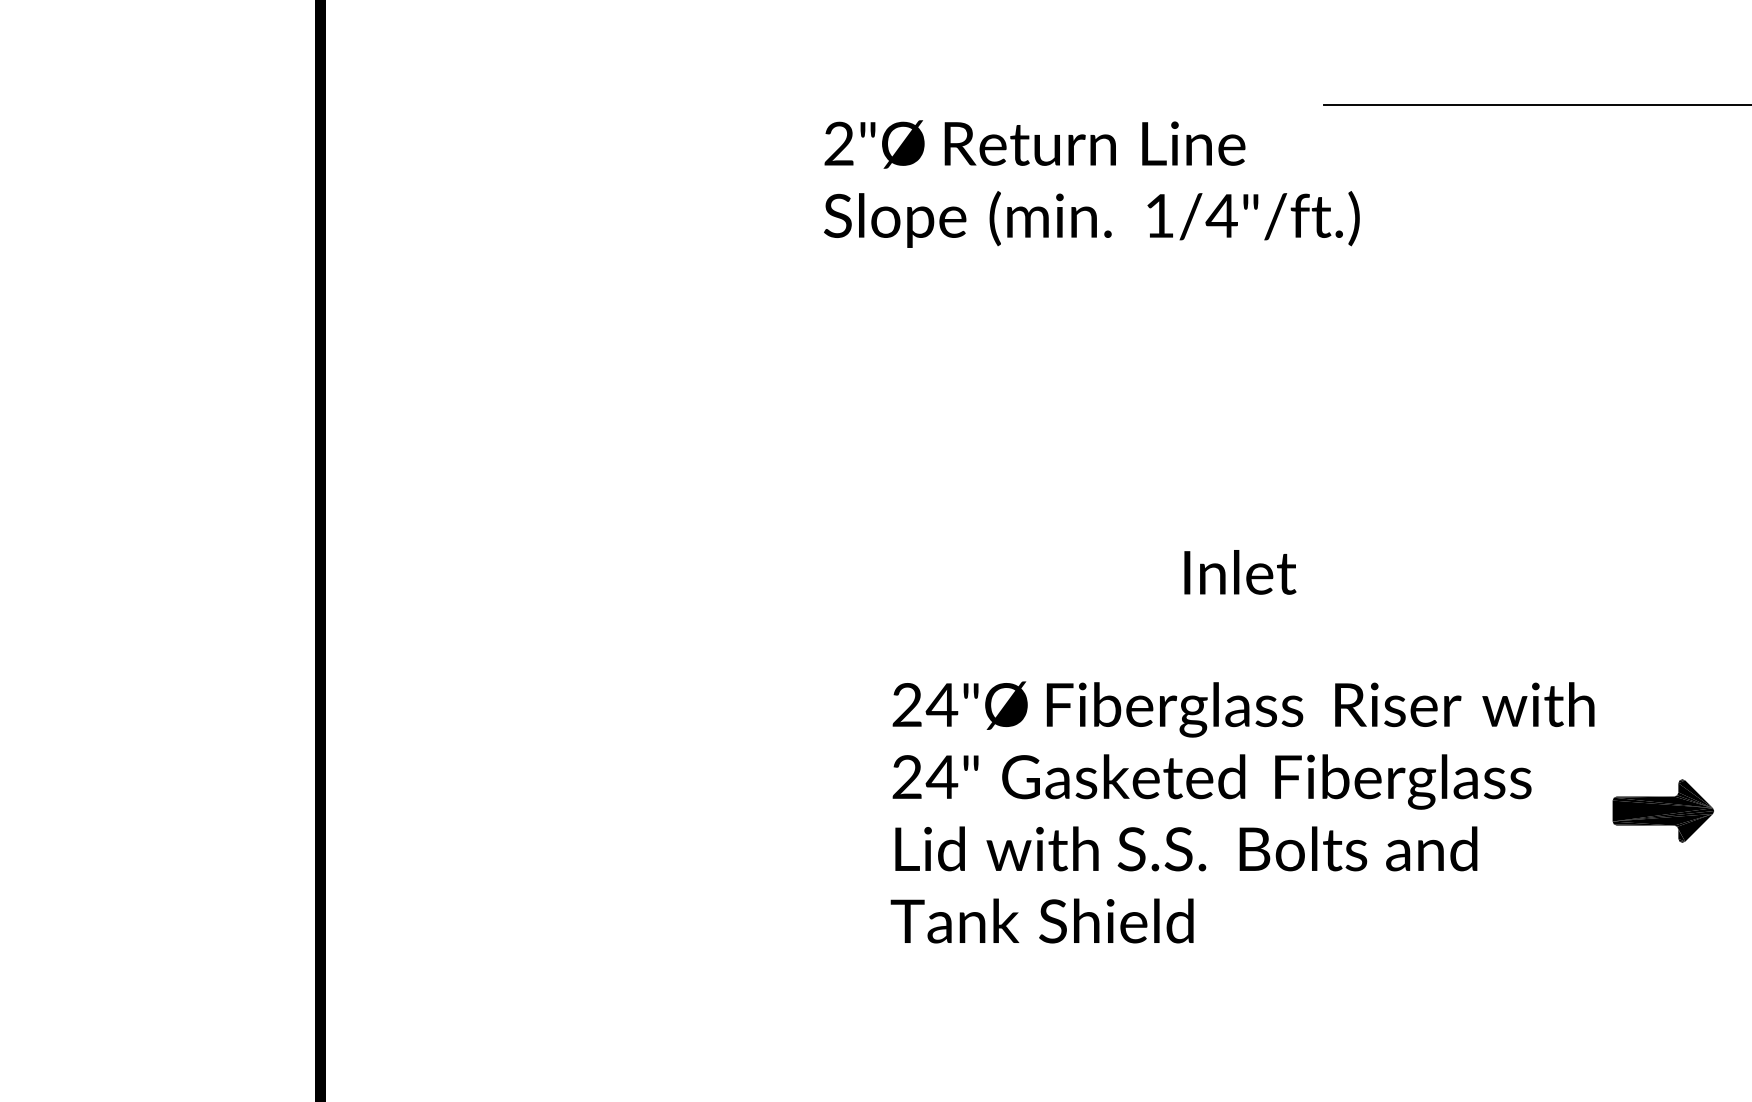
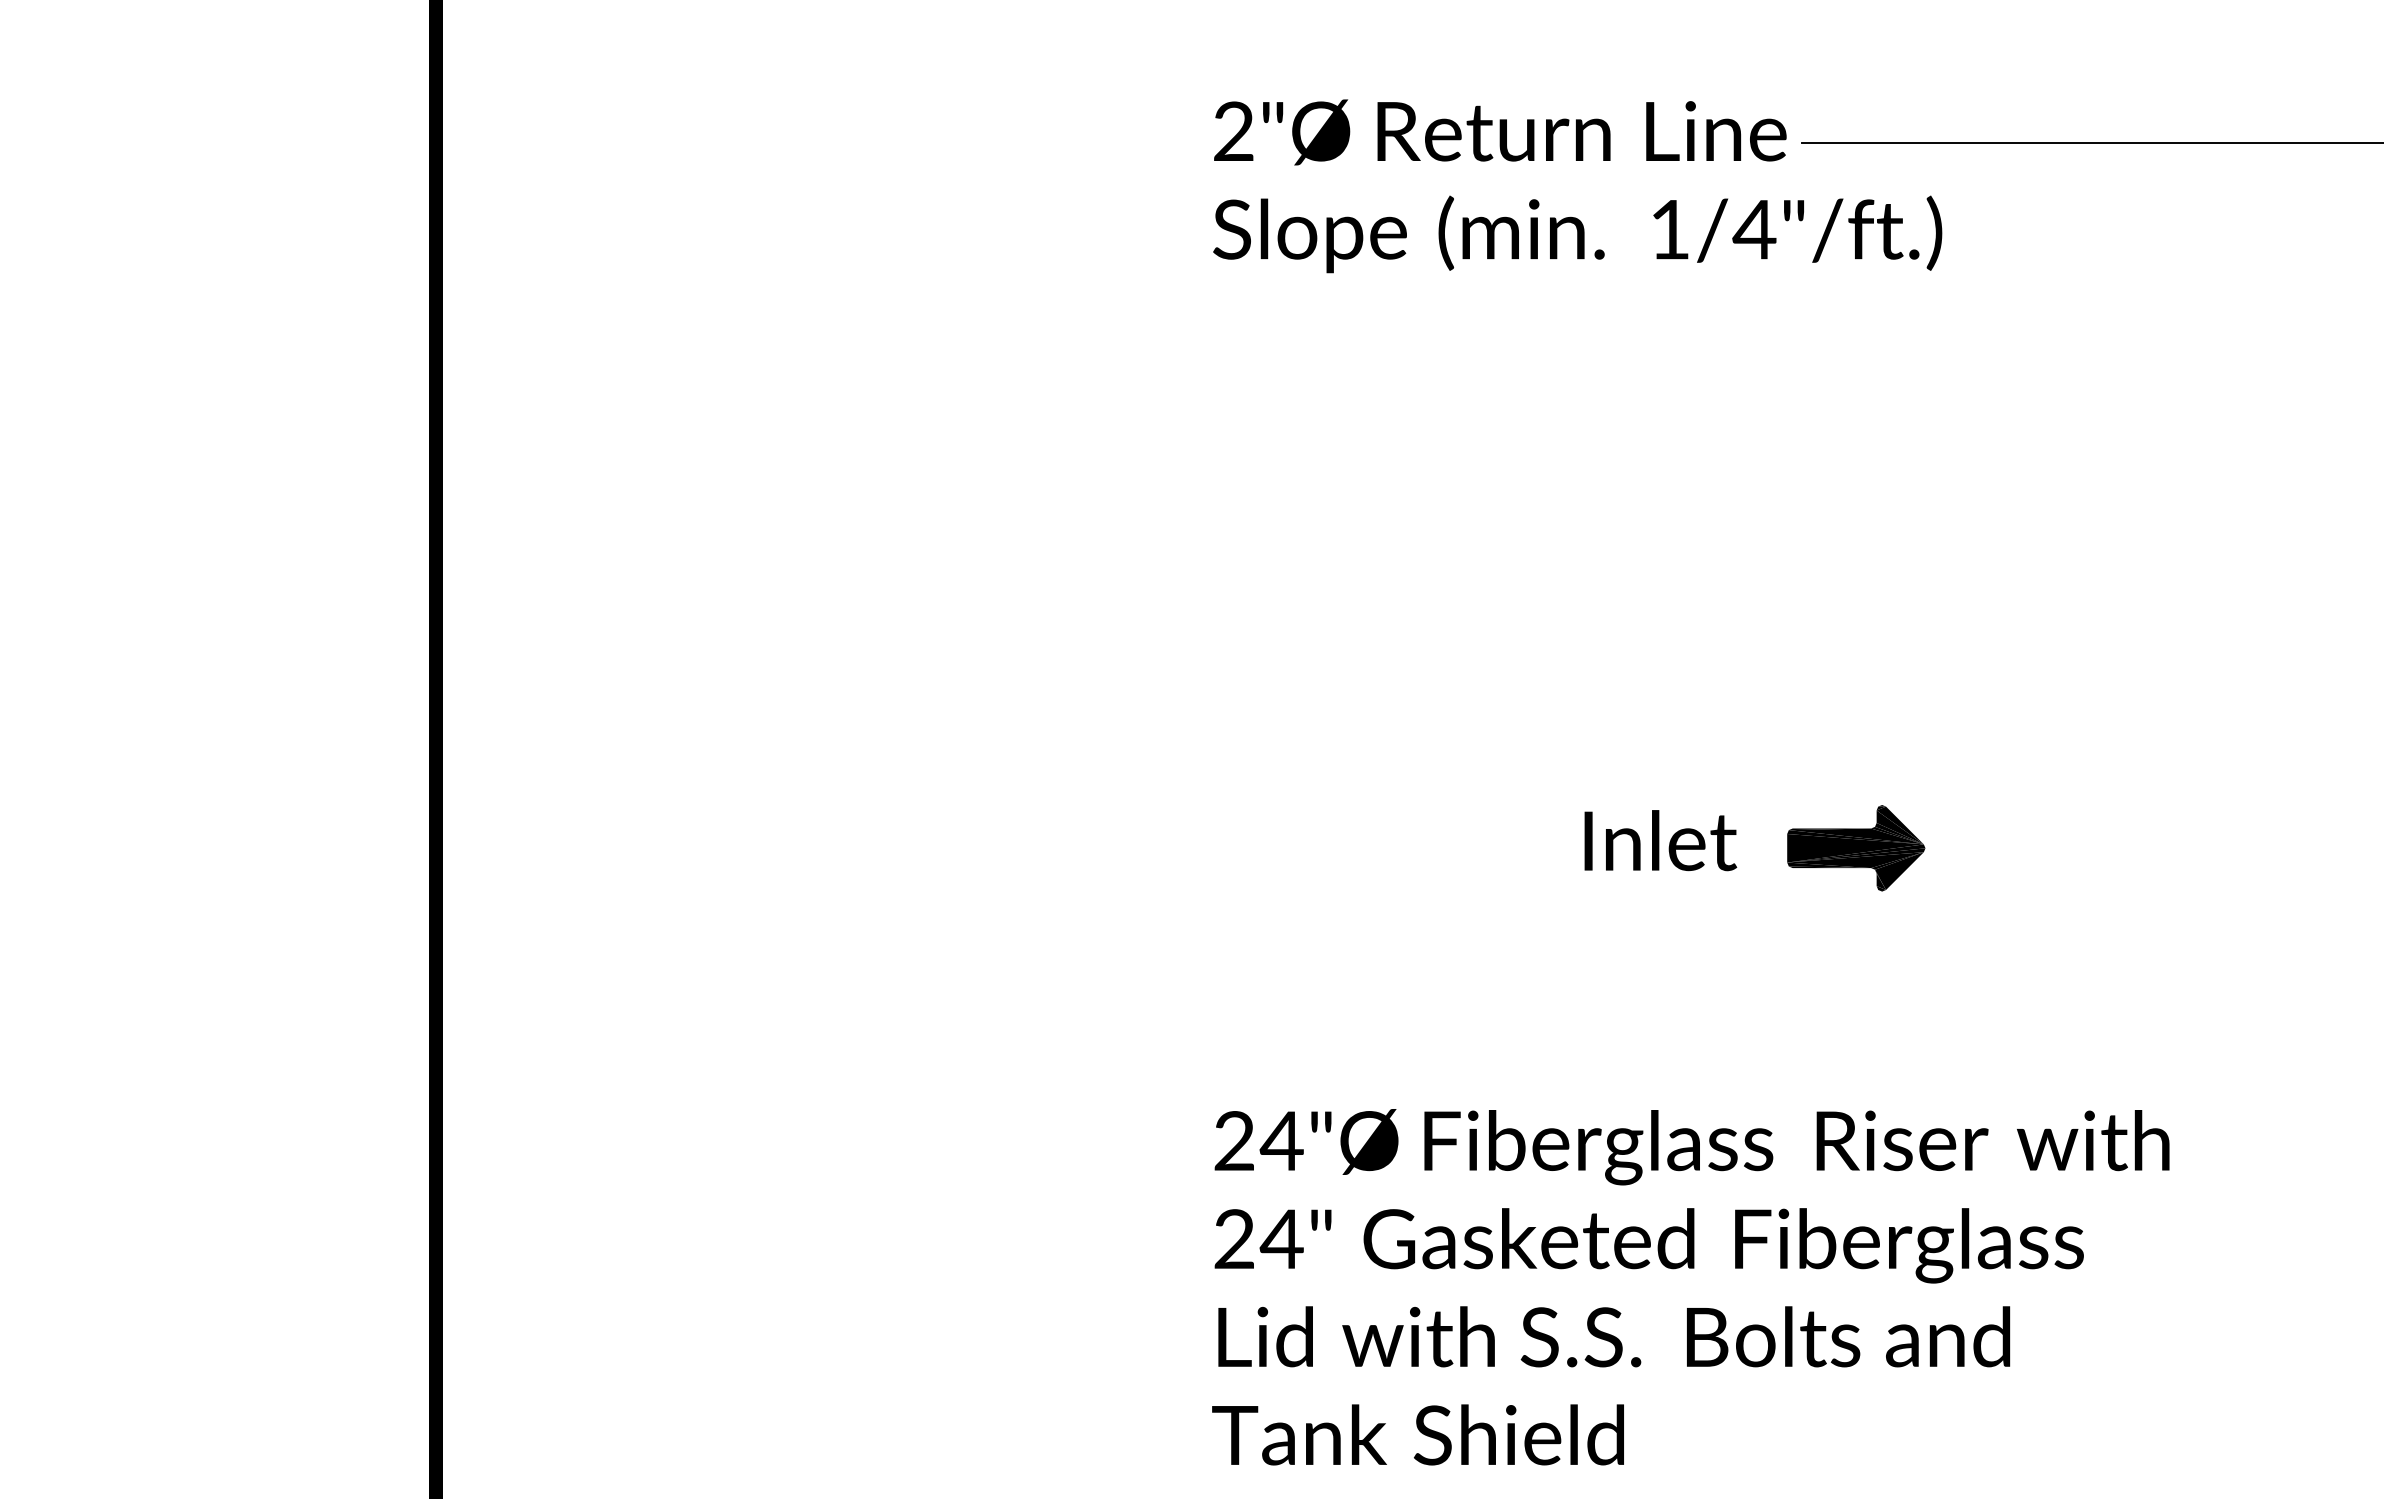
text: (1091, 184) -> (1577, 186), moved
text: (1240, 572) -> (1660, 840), moved
part: (1663, 811) -> (1856, 848), moved
text: (1242, 812) -> (1690, 1287), moved

